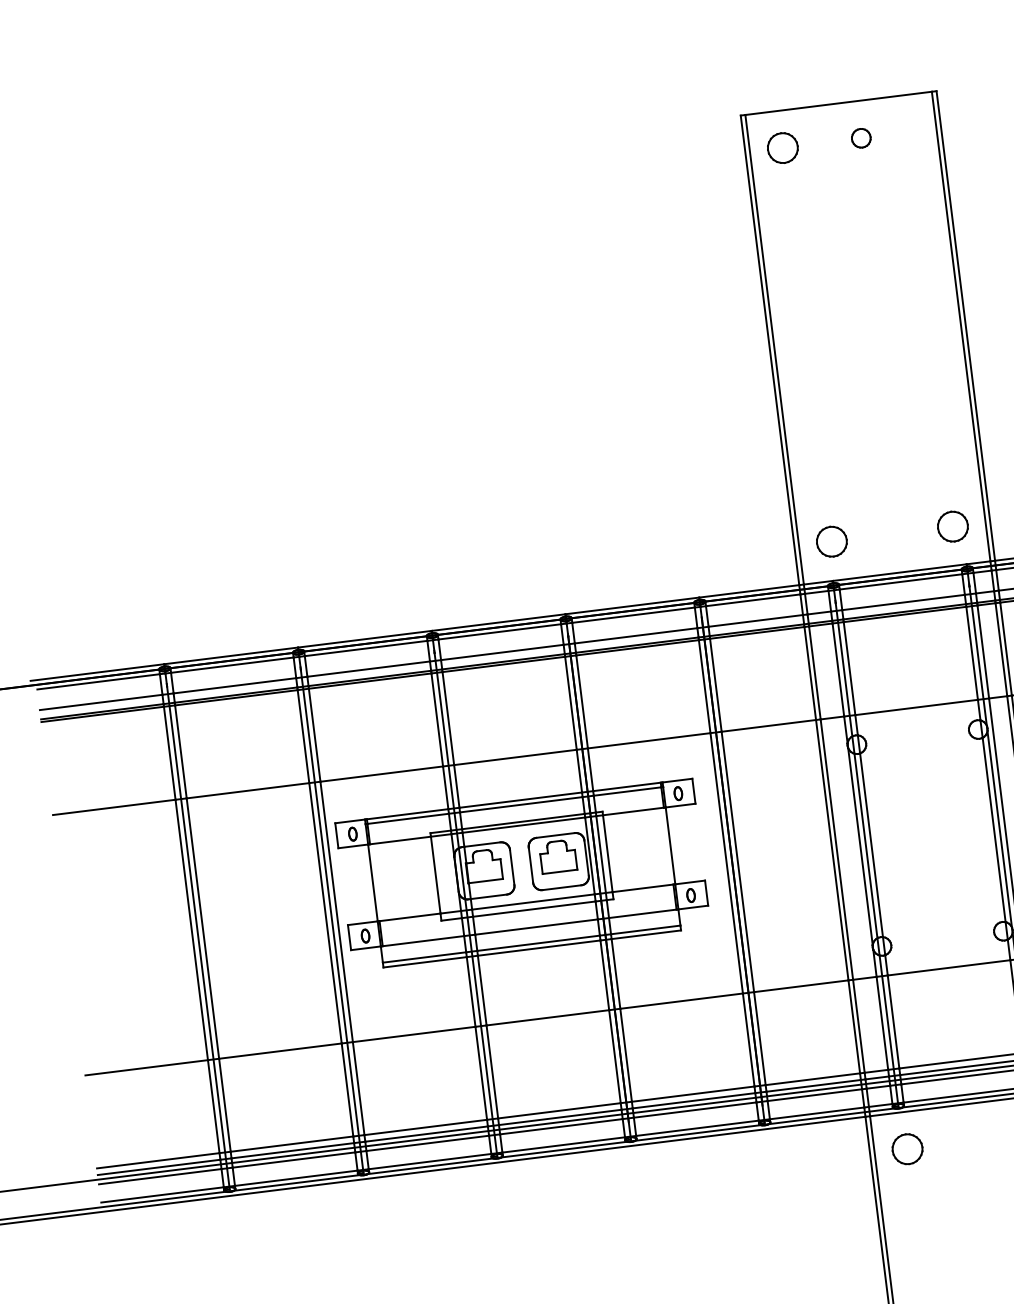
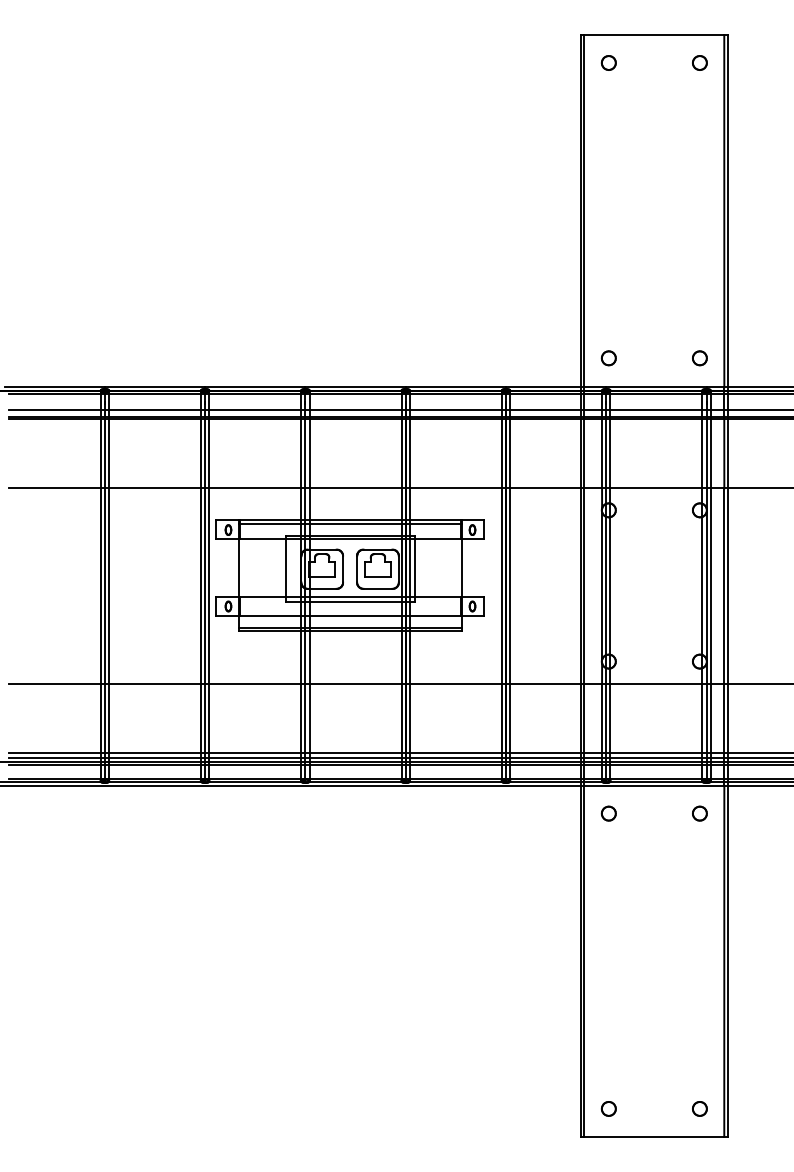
part: (860, 137) -> (699, 62), moved
part: (782, 147) -> (608, 62), size x0.62
part: (952, 527) -> (699, 358), size x0.62
part: (831, 542) -> (608, 358), size x0.62
part: (906, 1148) -> (608, 813), size x0.62

